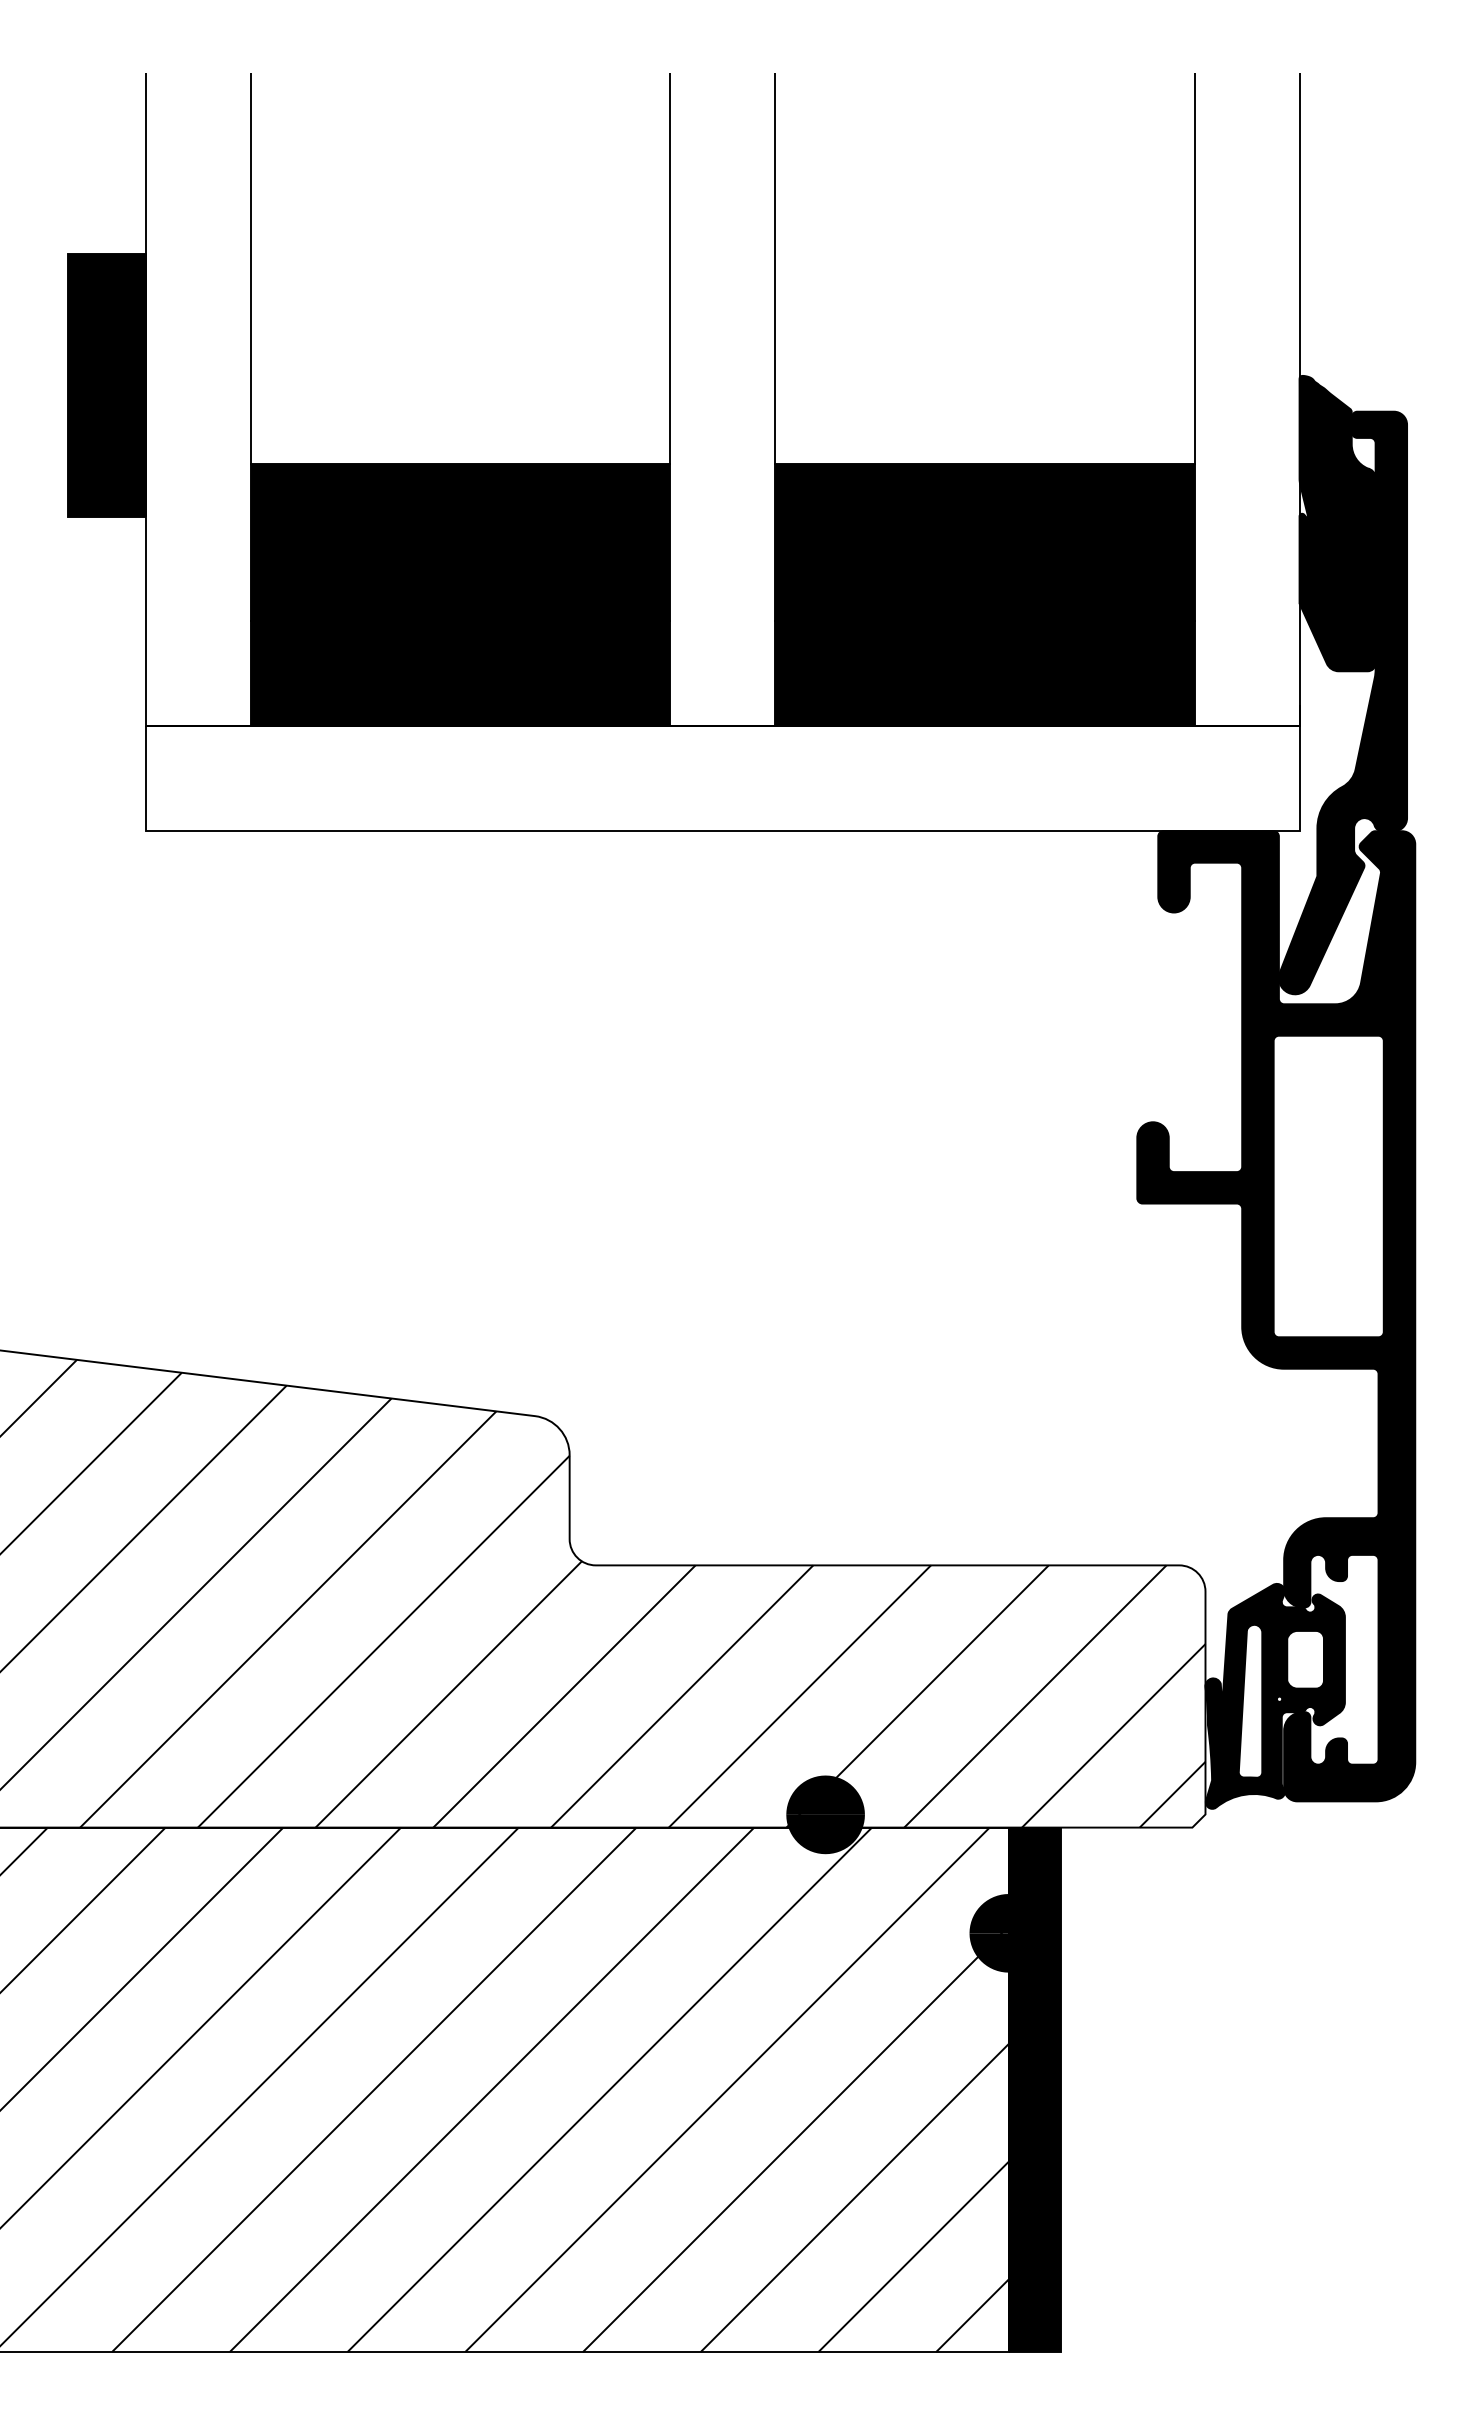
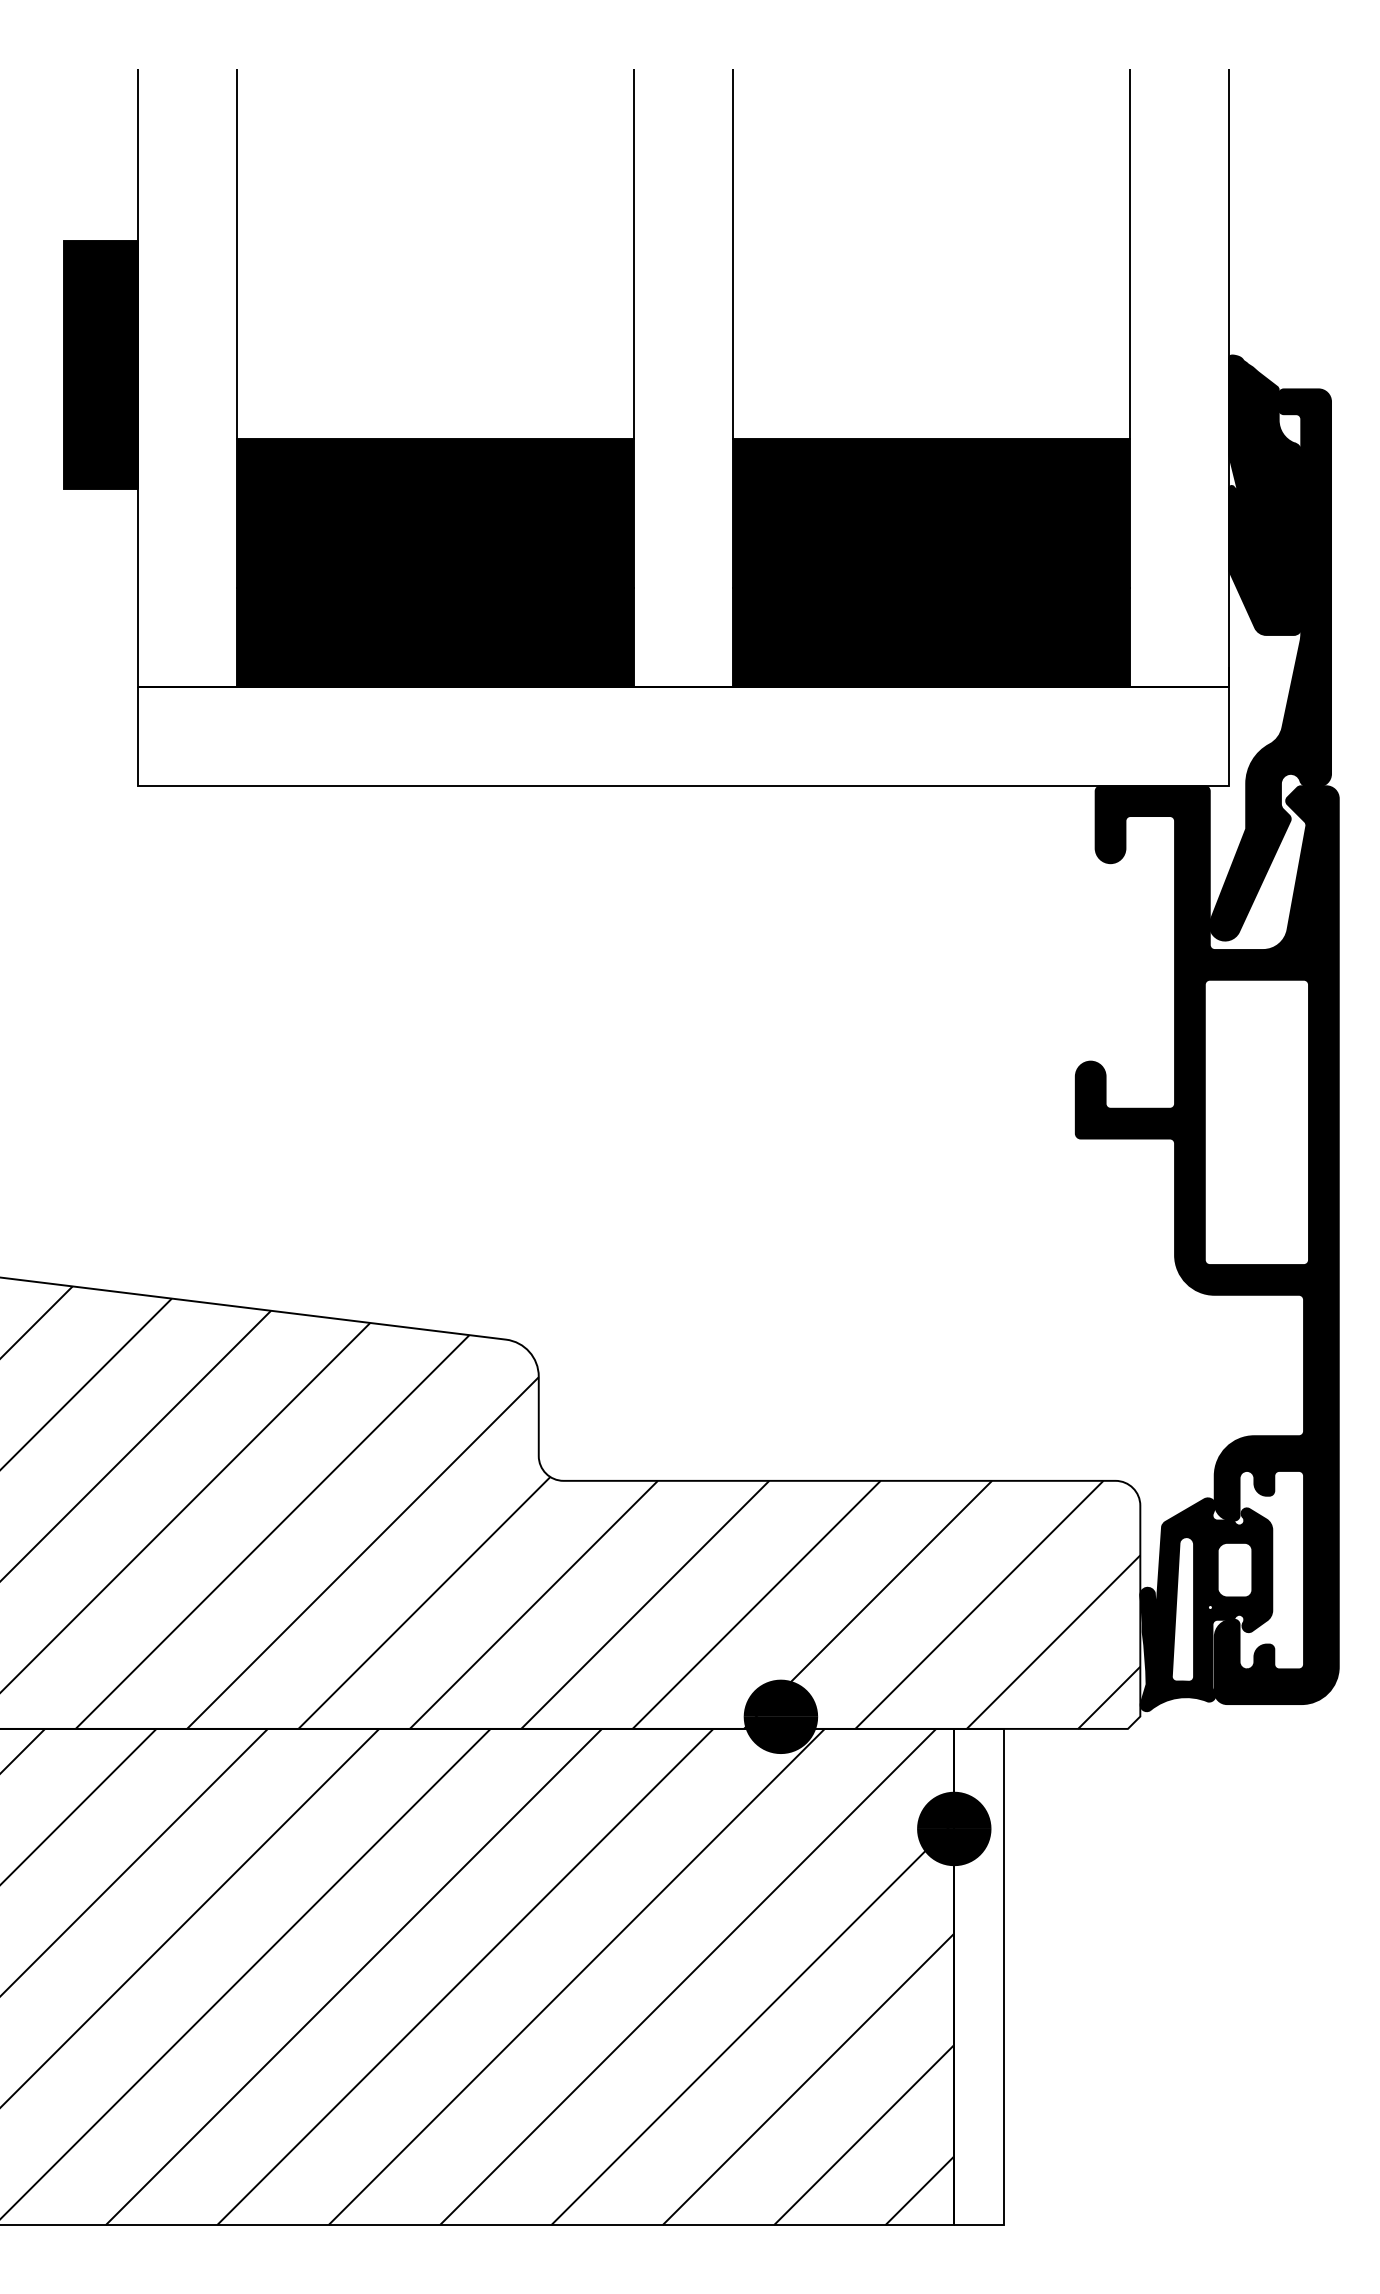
fill: (1034, 2089) -> (978, 1976), removed

